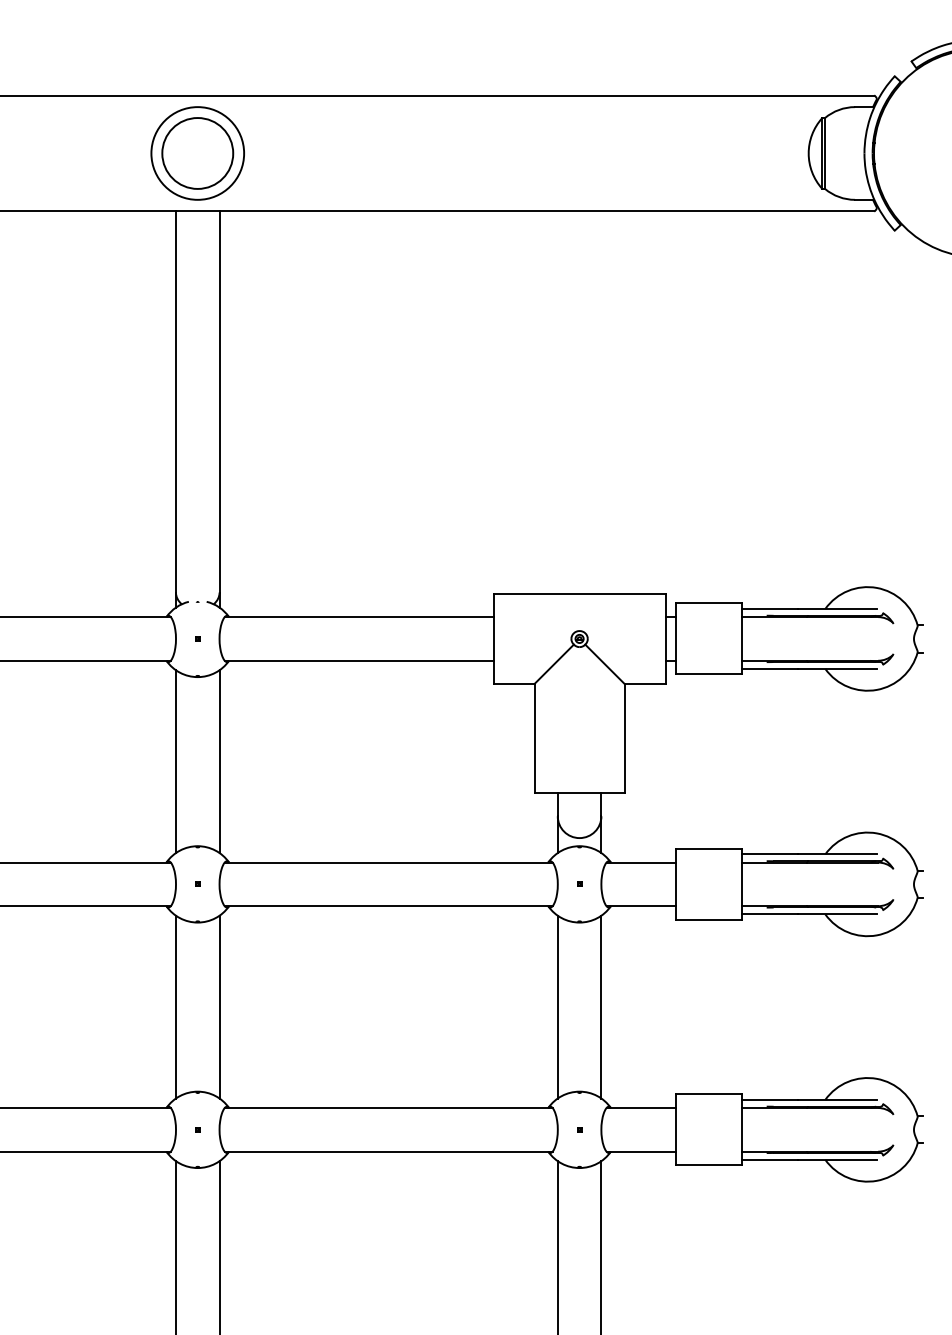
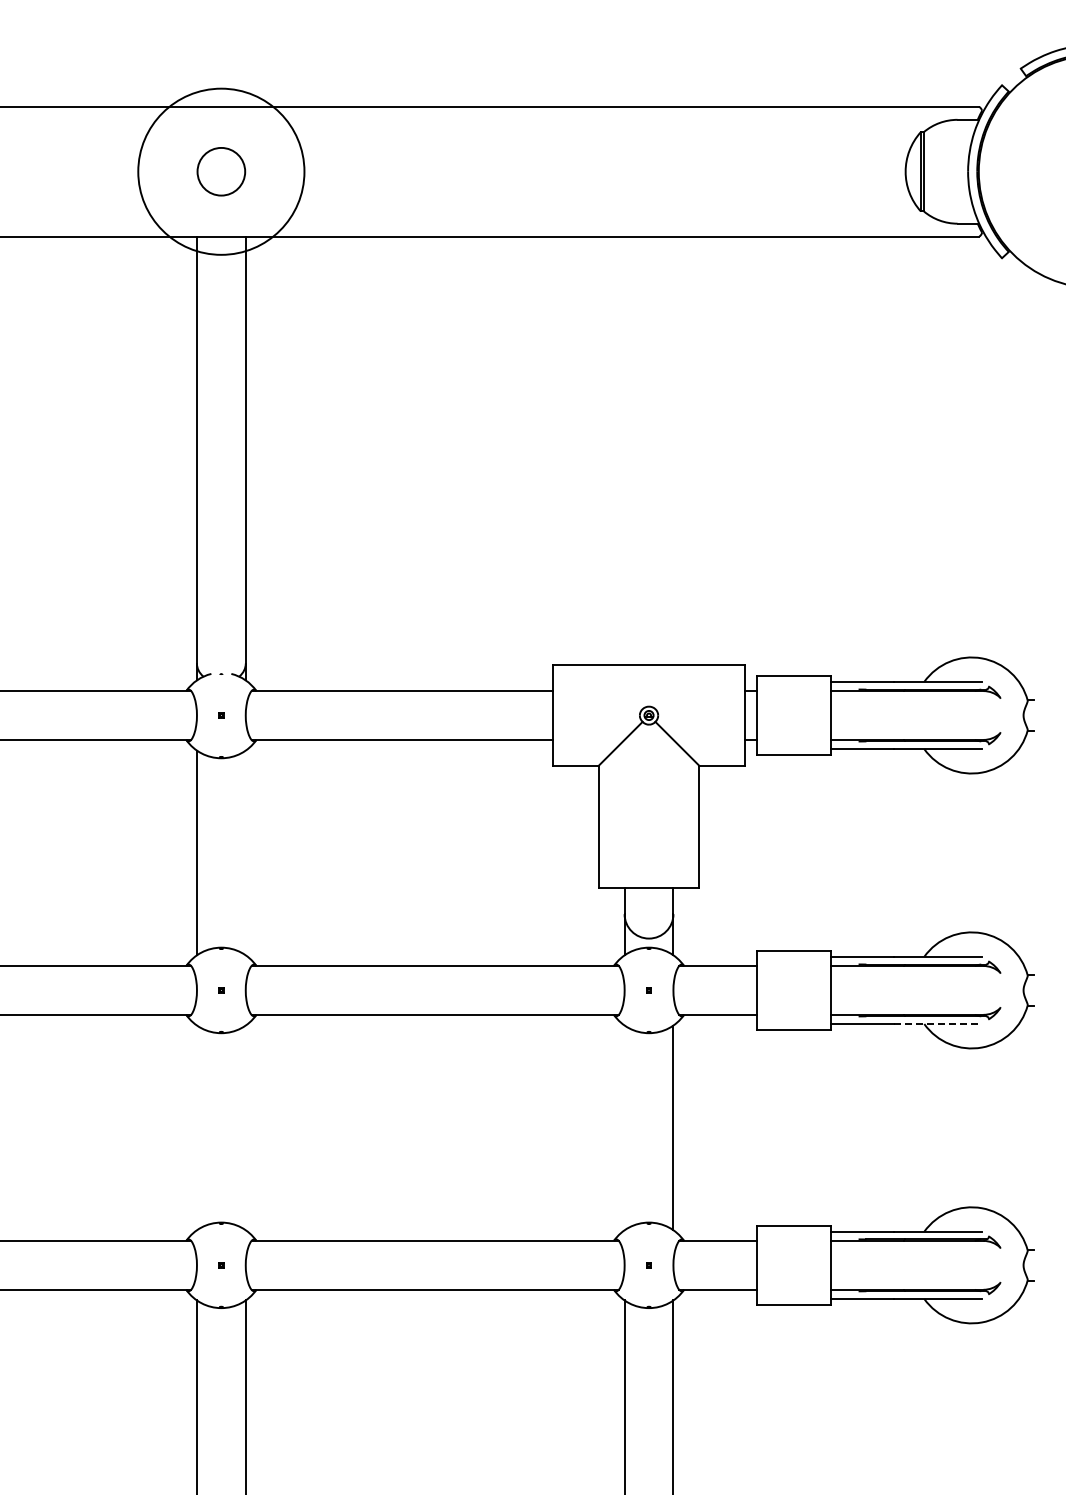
circle: (197, 153) -> (221, 171), size x0.6
circle: (197, 153) -> (221, 171), size x1.6
line: (219, 761) -> (245, 852), removed
line: (837, 914) -> (937, 1024), solid -> dashed
line: (175, 1006) -> (196, 1127), removed
line: (219, 1006) -> (245, 1127), removed
line: (557, 1006) -> (624, 1127), removed

